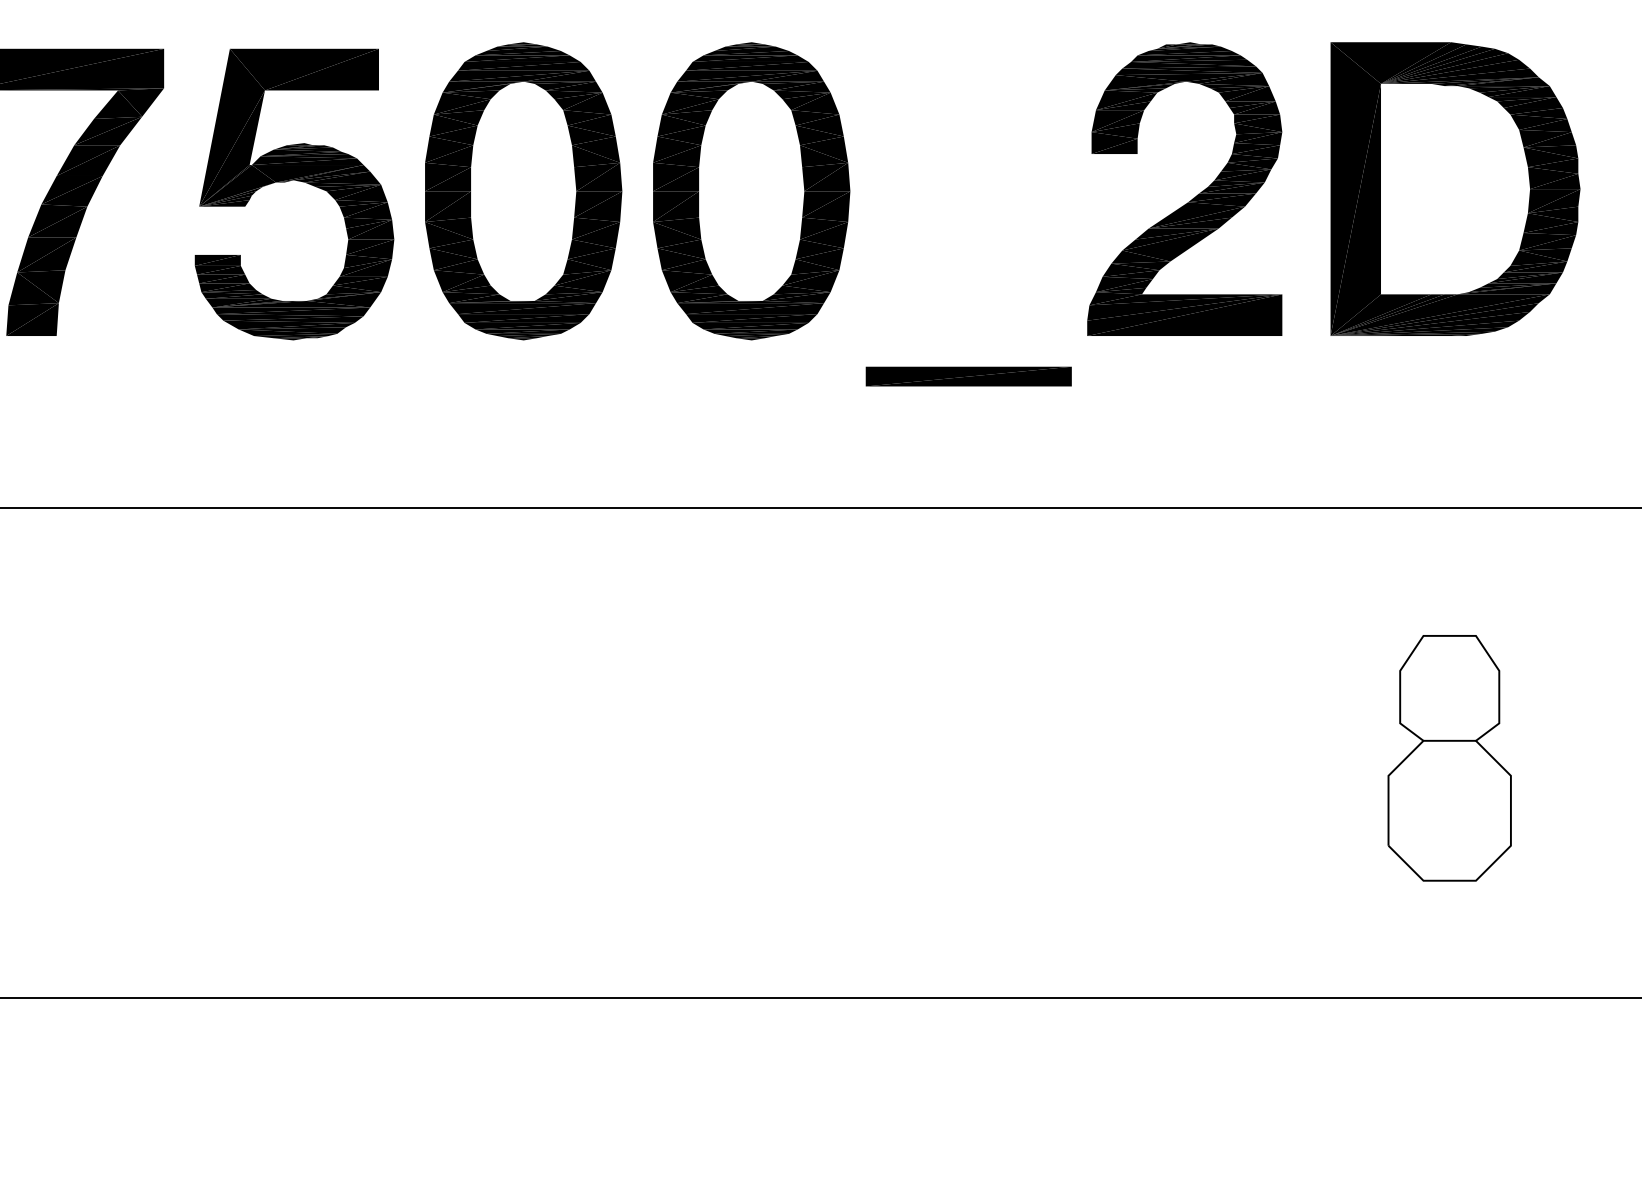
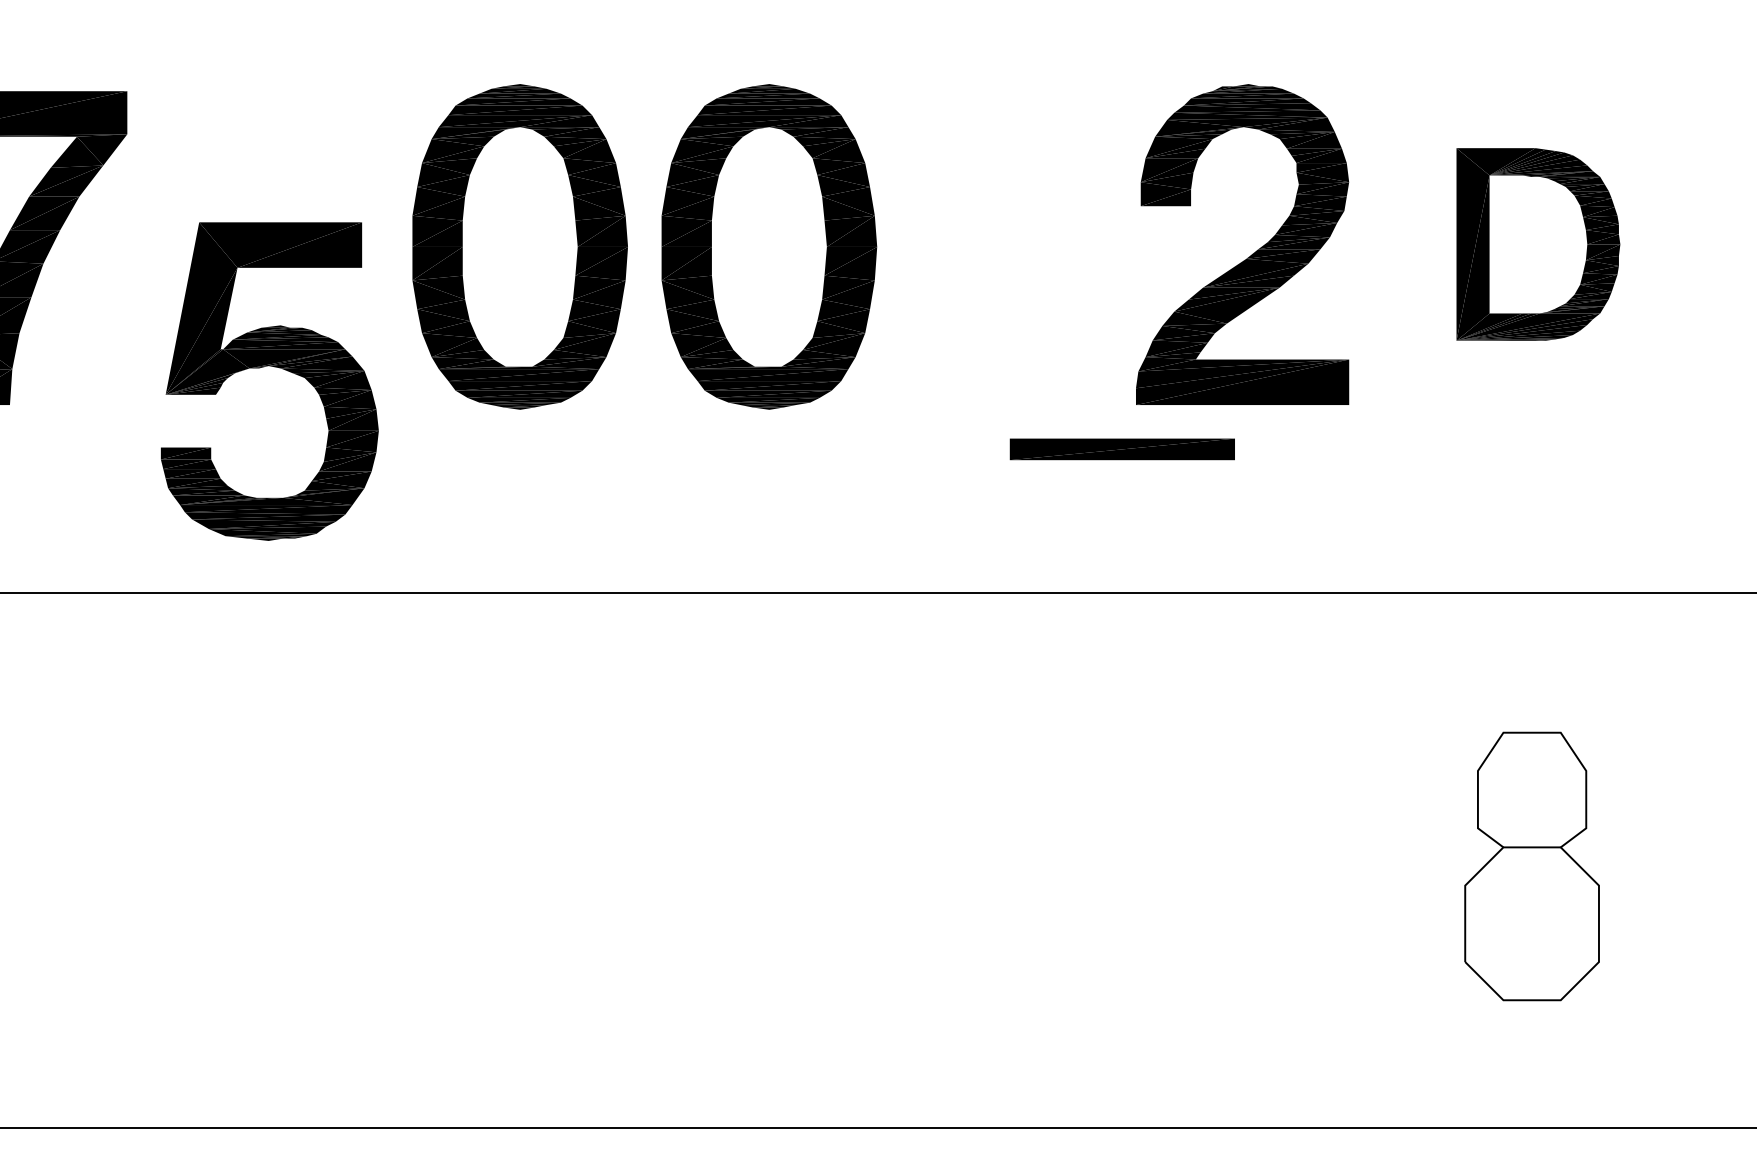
part: (297, 181) -> (273, 367), moved
part: (1455, 188) -> (1538, 243), size x0.6
part: (968, 376) -> (1122, 449), moved

